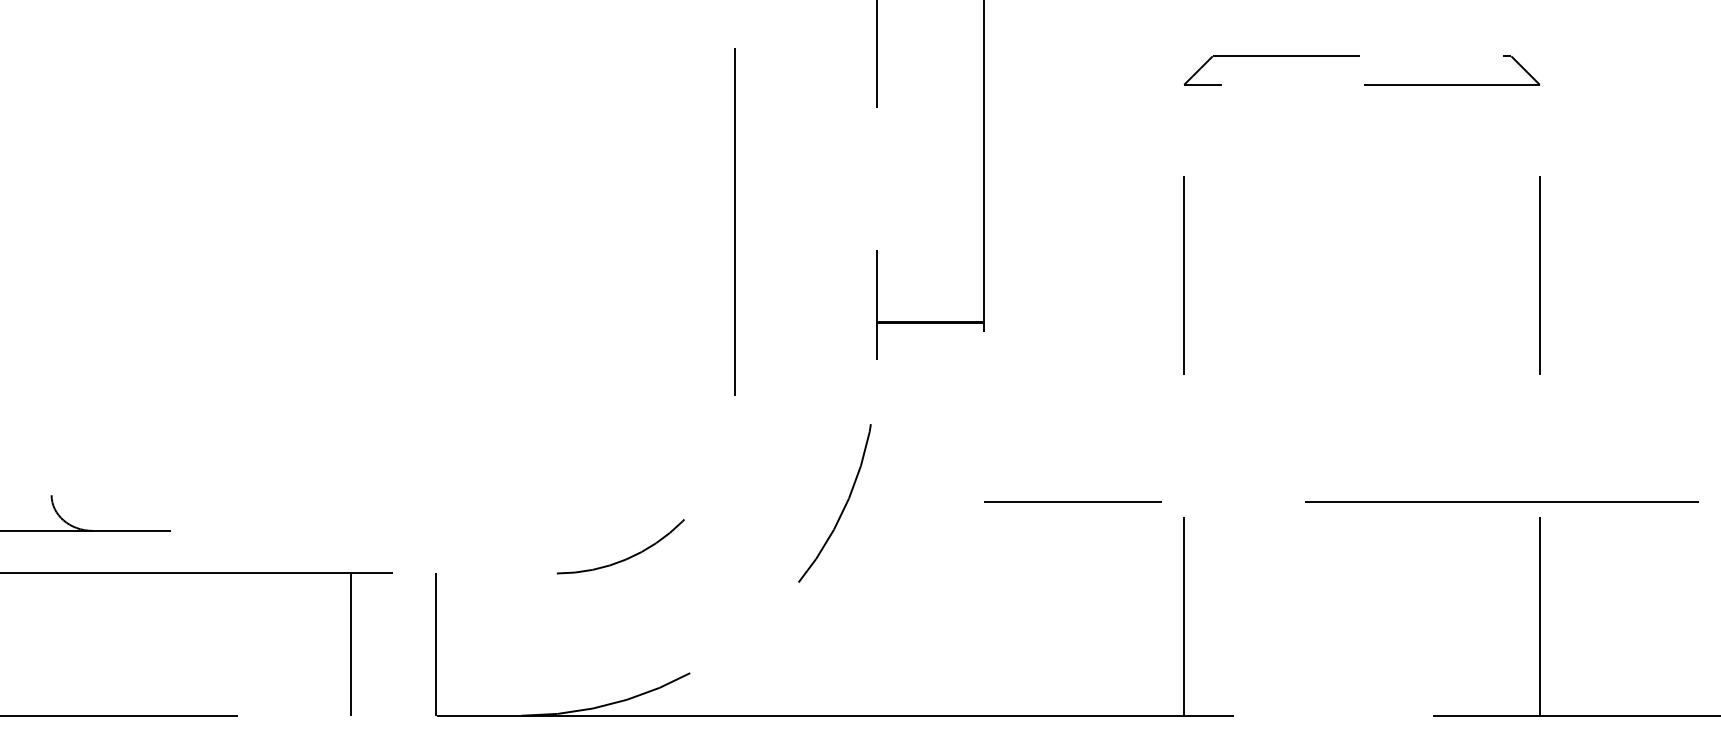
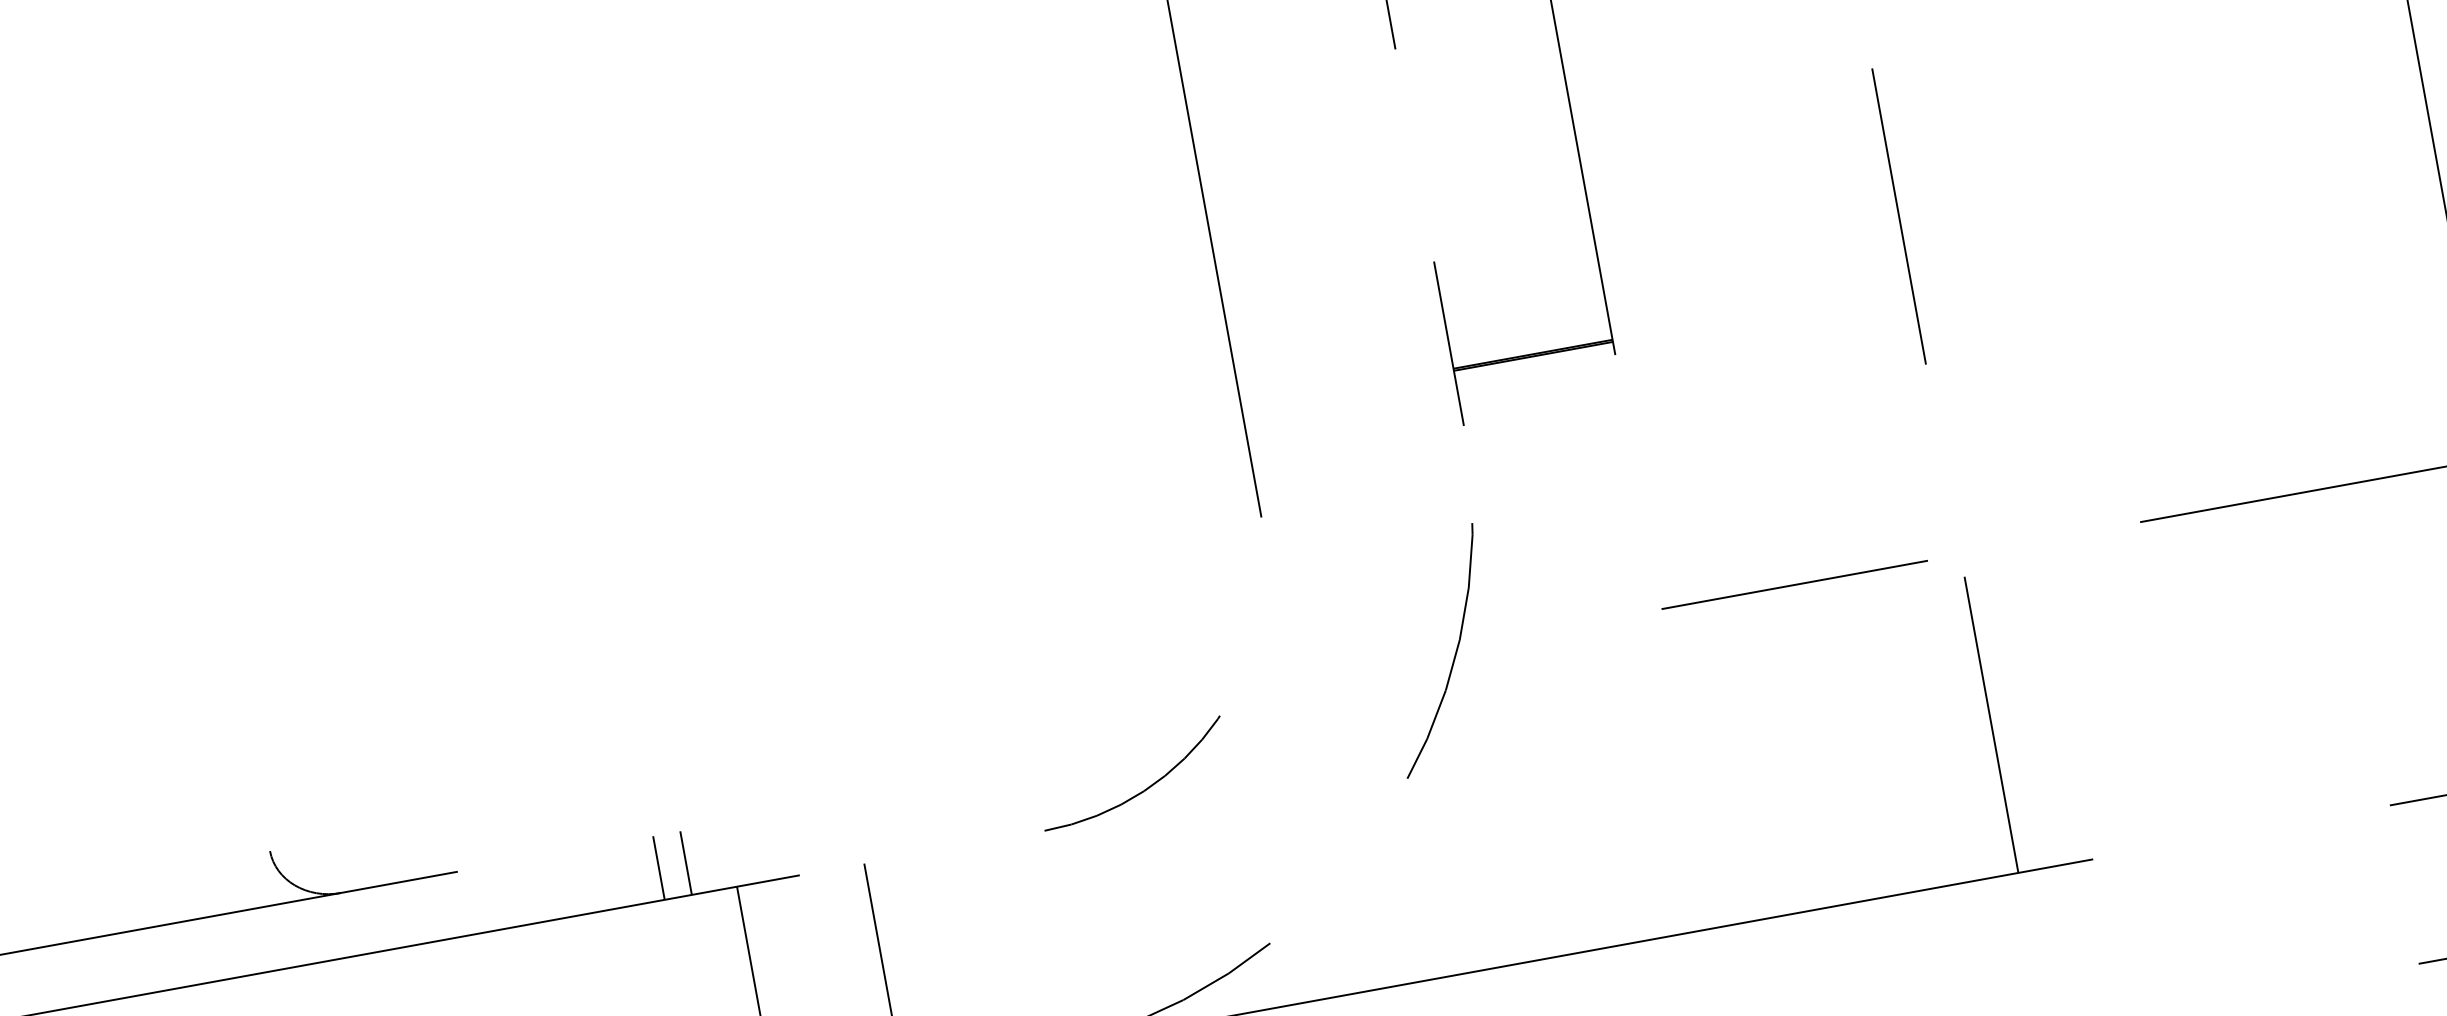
line: (302, 551) -> (659, 866), added
line: (320, 551) -> (686, 862), added

